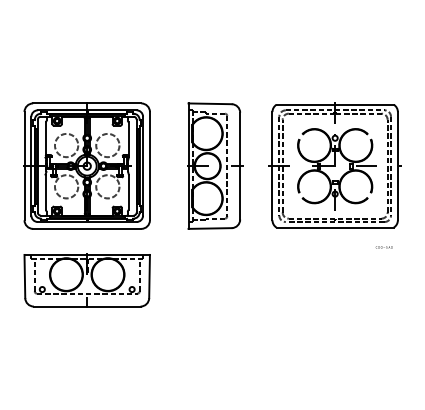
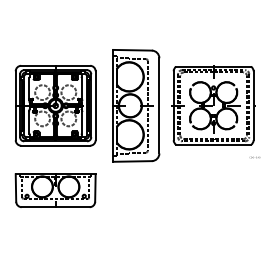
part: (215, 165) -> (137, 105), size x1.4
text: (383, 247) -> (254, 157), moved
part: (86, 280) -> (55, 190), moved

